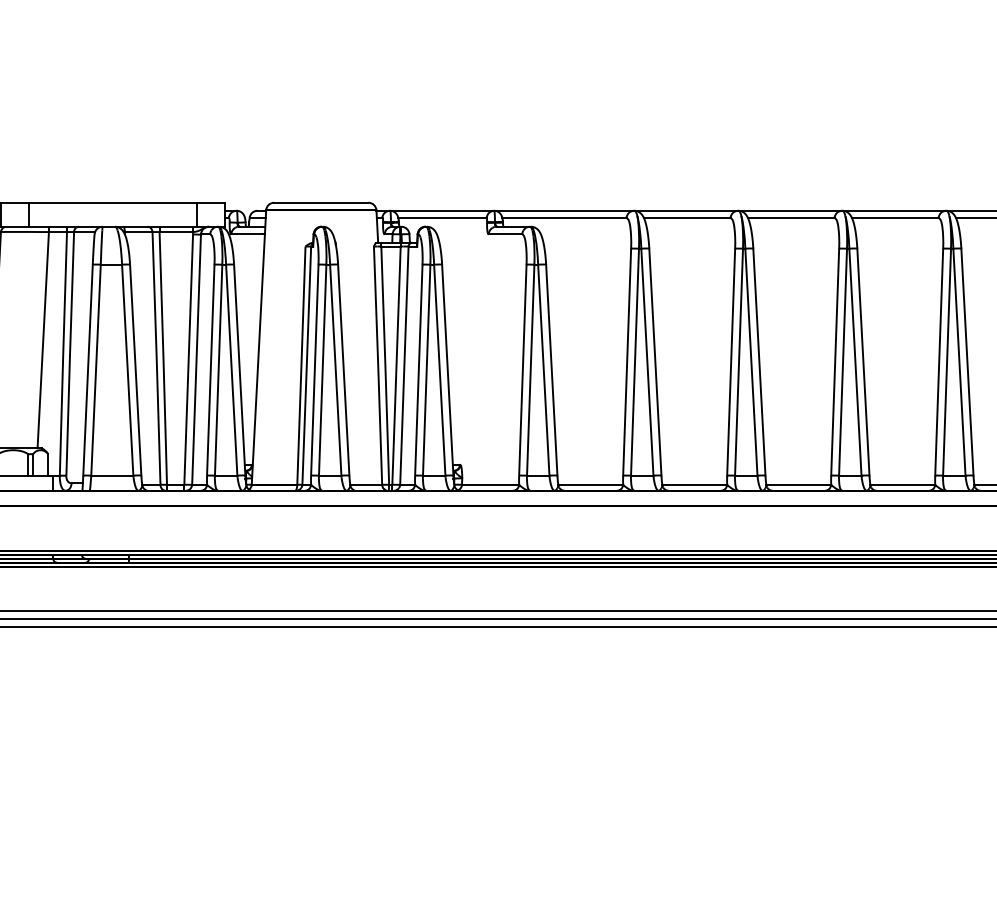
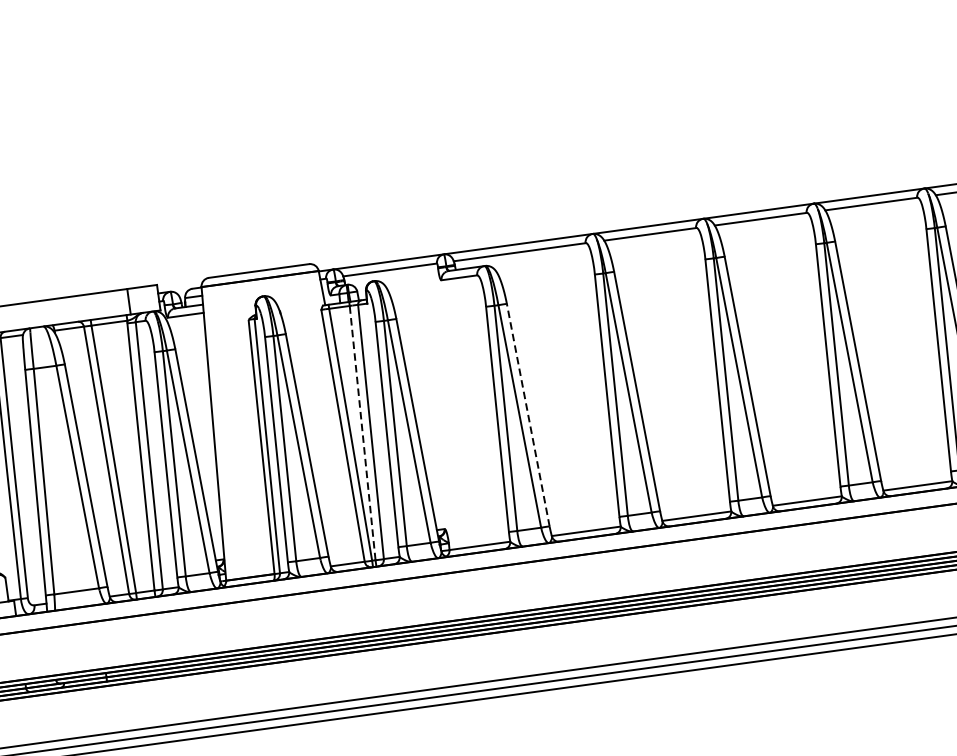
line: (396, 365) -> (362, 432), solid -> dashed
line: (551, 370) -> (528, 415), solid -> dashed

